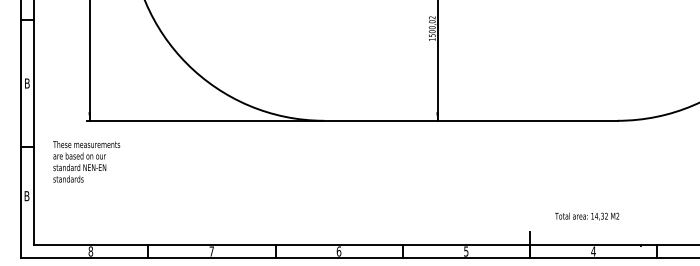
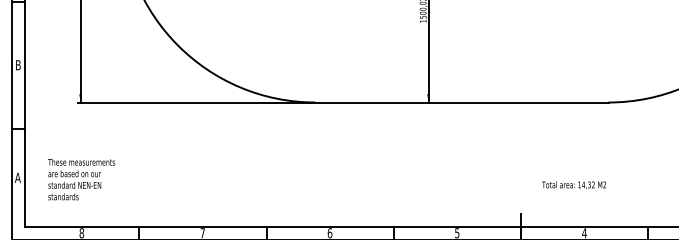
text: (86, 161) -> (81, 179), moved
text: (26, 196) -> (17, 178), B -> A
text: (587, 216) -> (574, 185), moved

